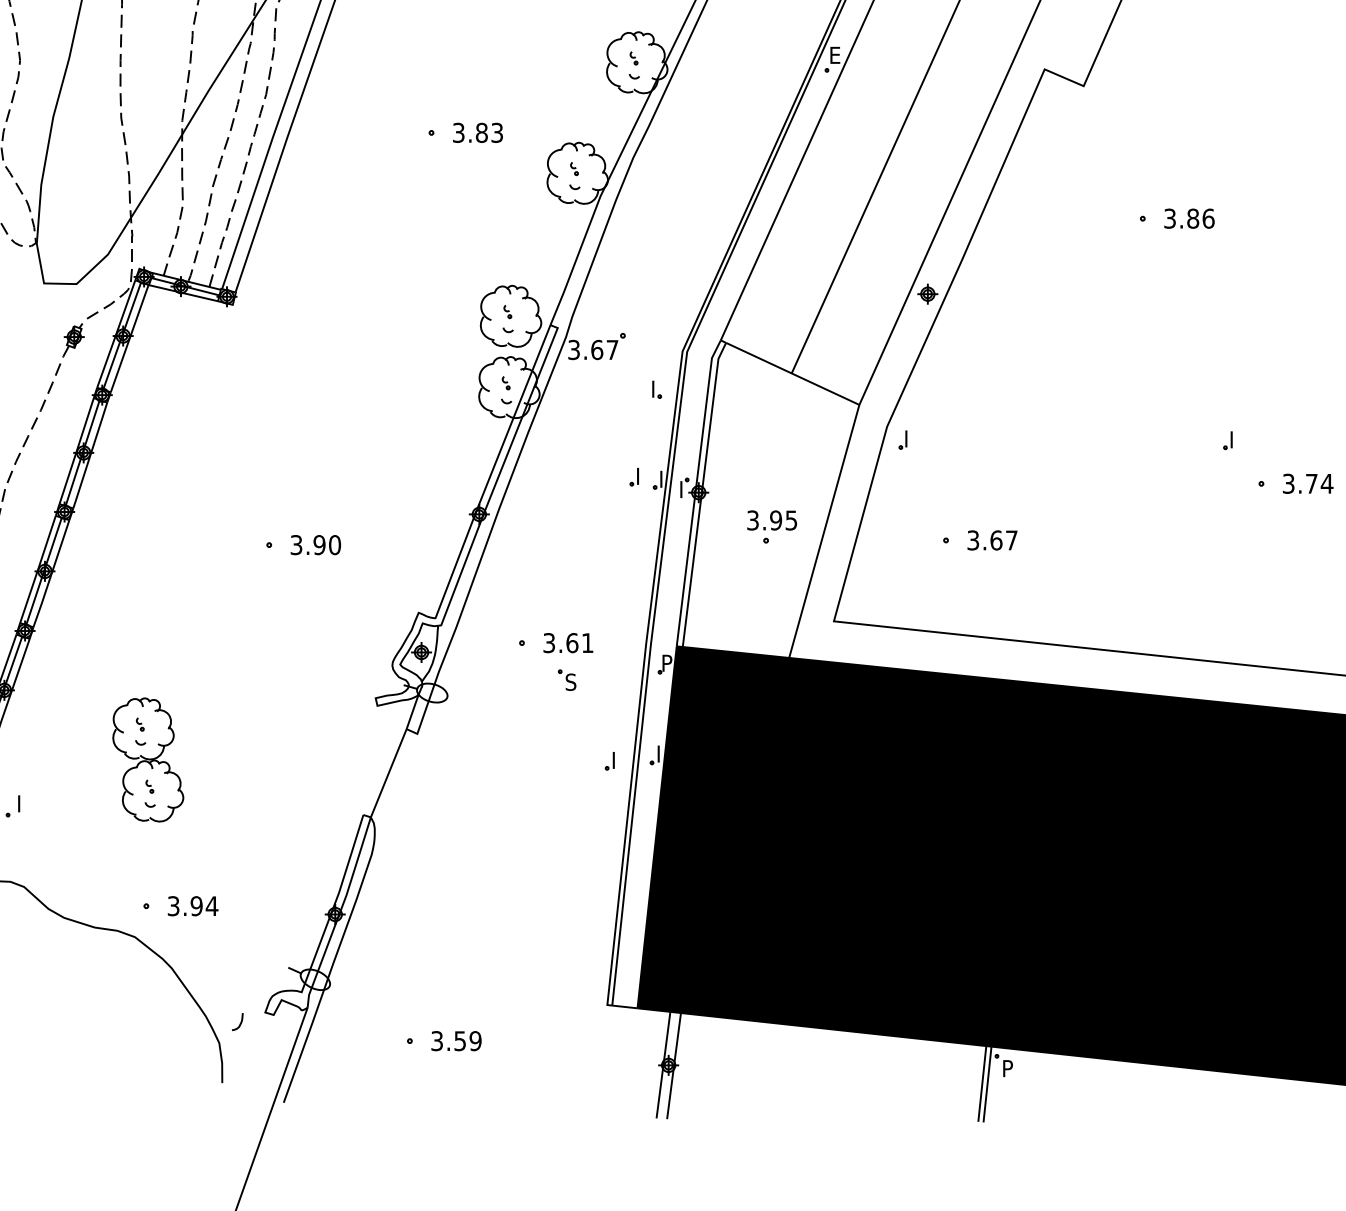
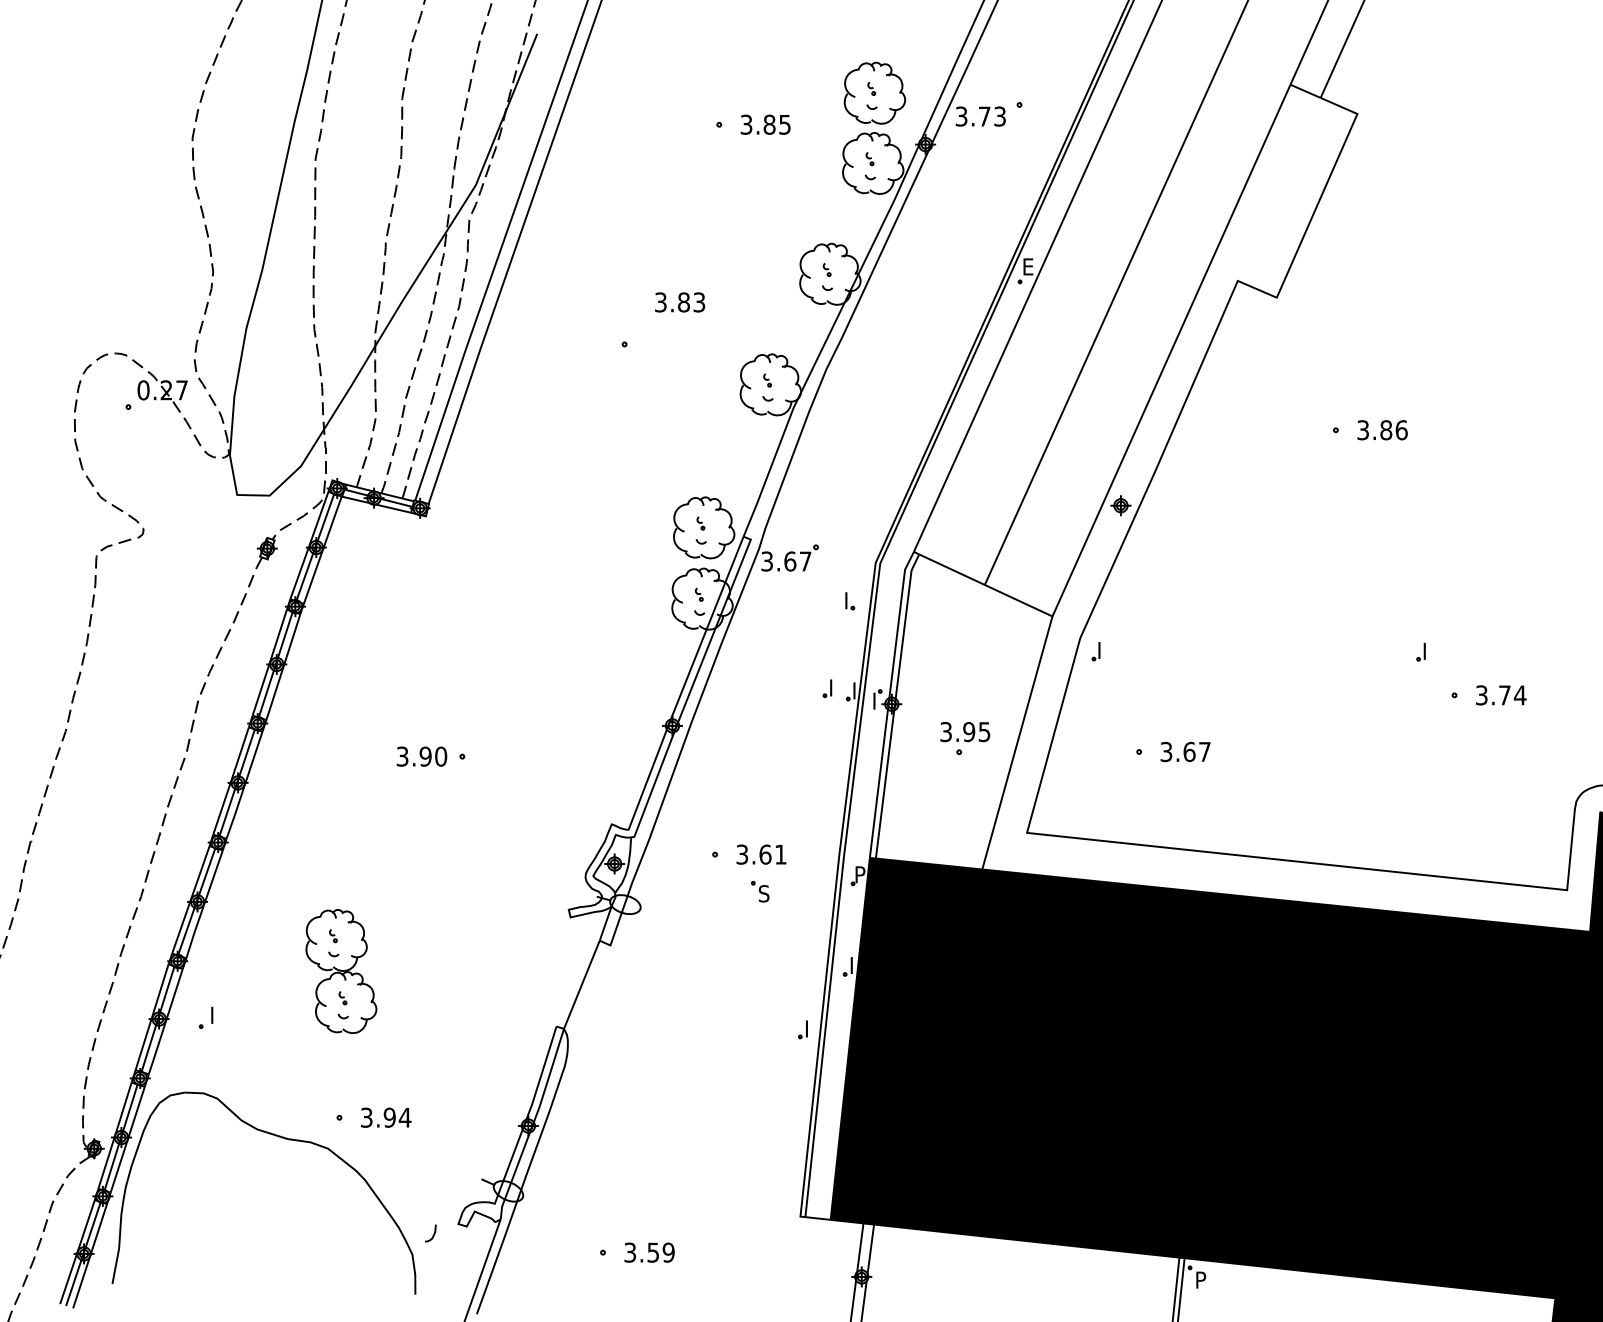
text: (478, 132) -> (680, 302), moved
text: (315, 544) -> (421, 756), moved
part: (609, 760) -> (802, 1029), moved

